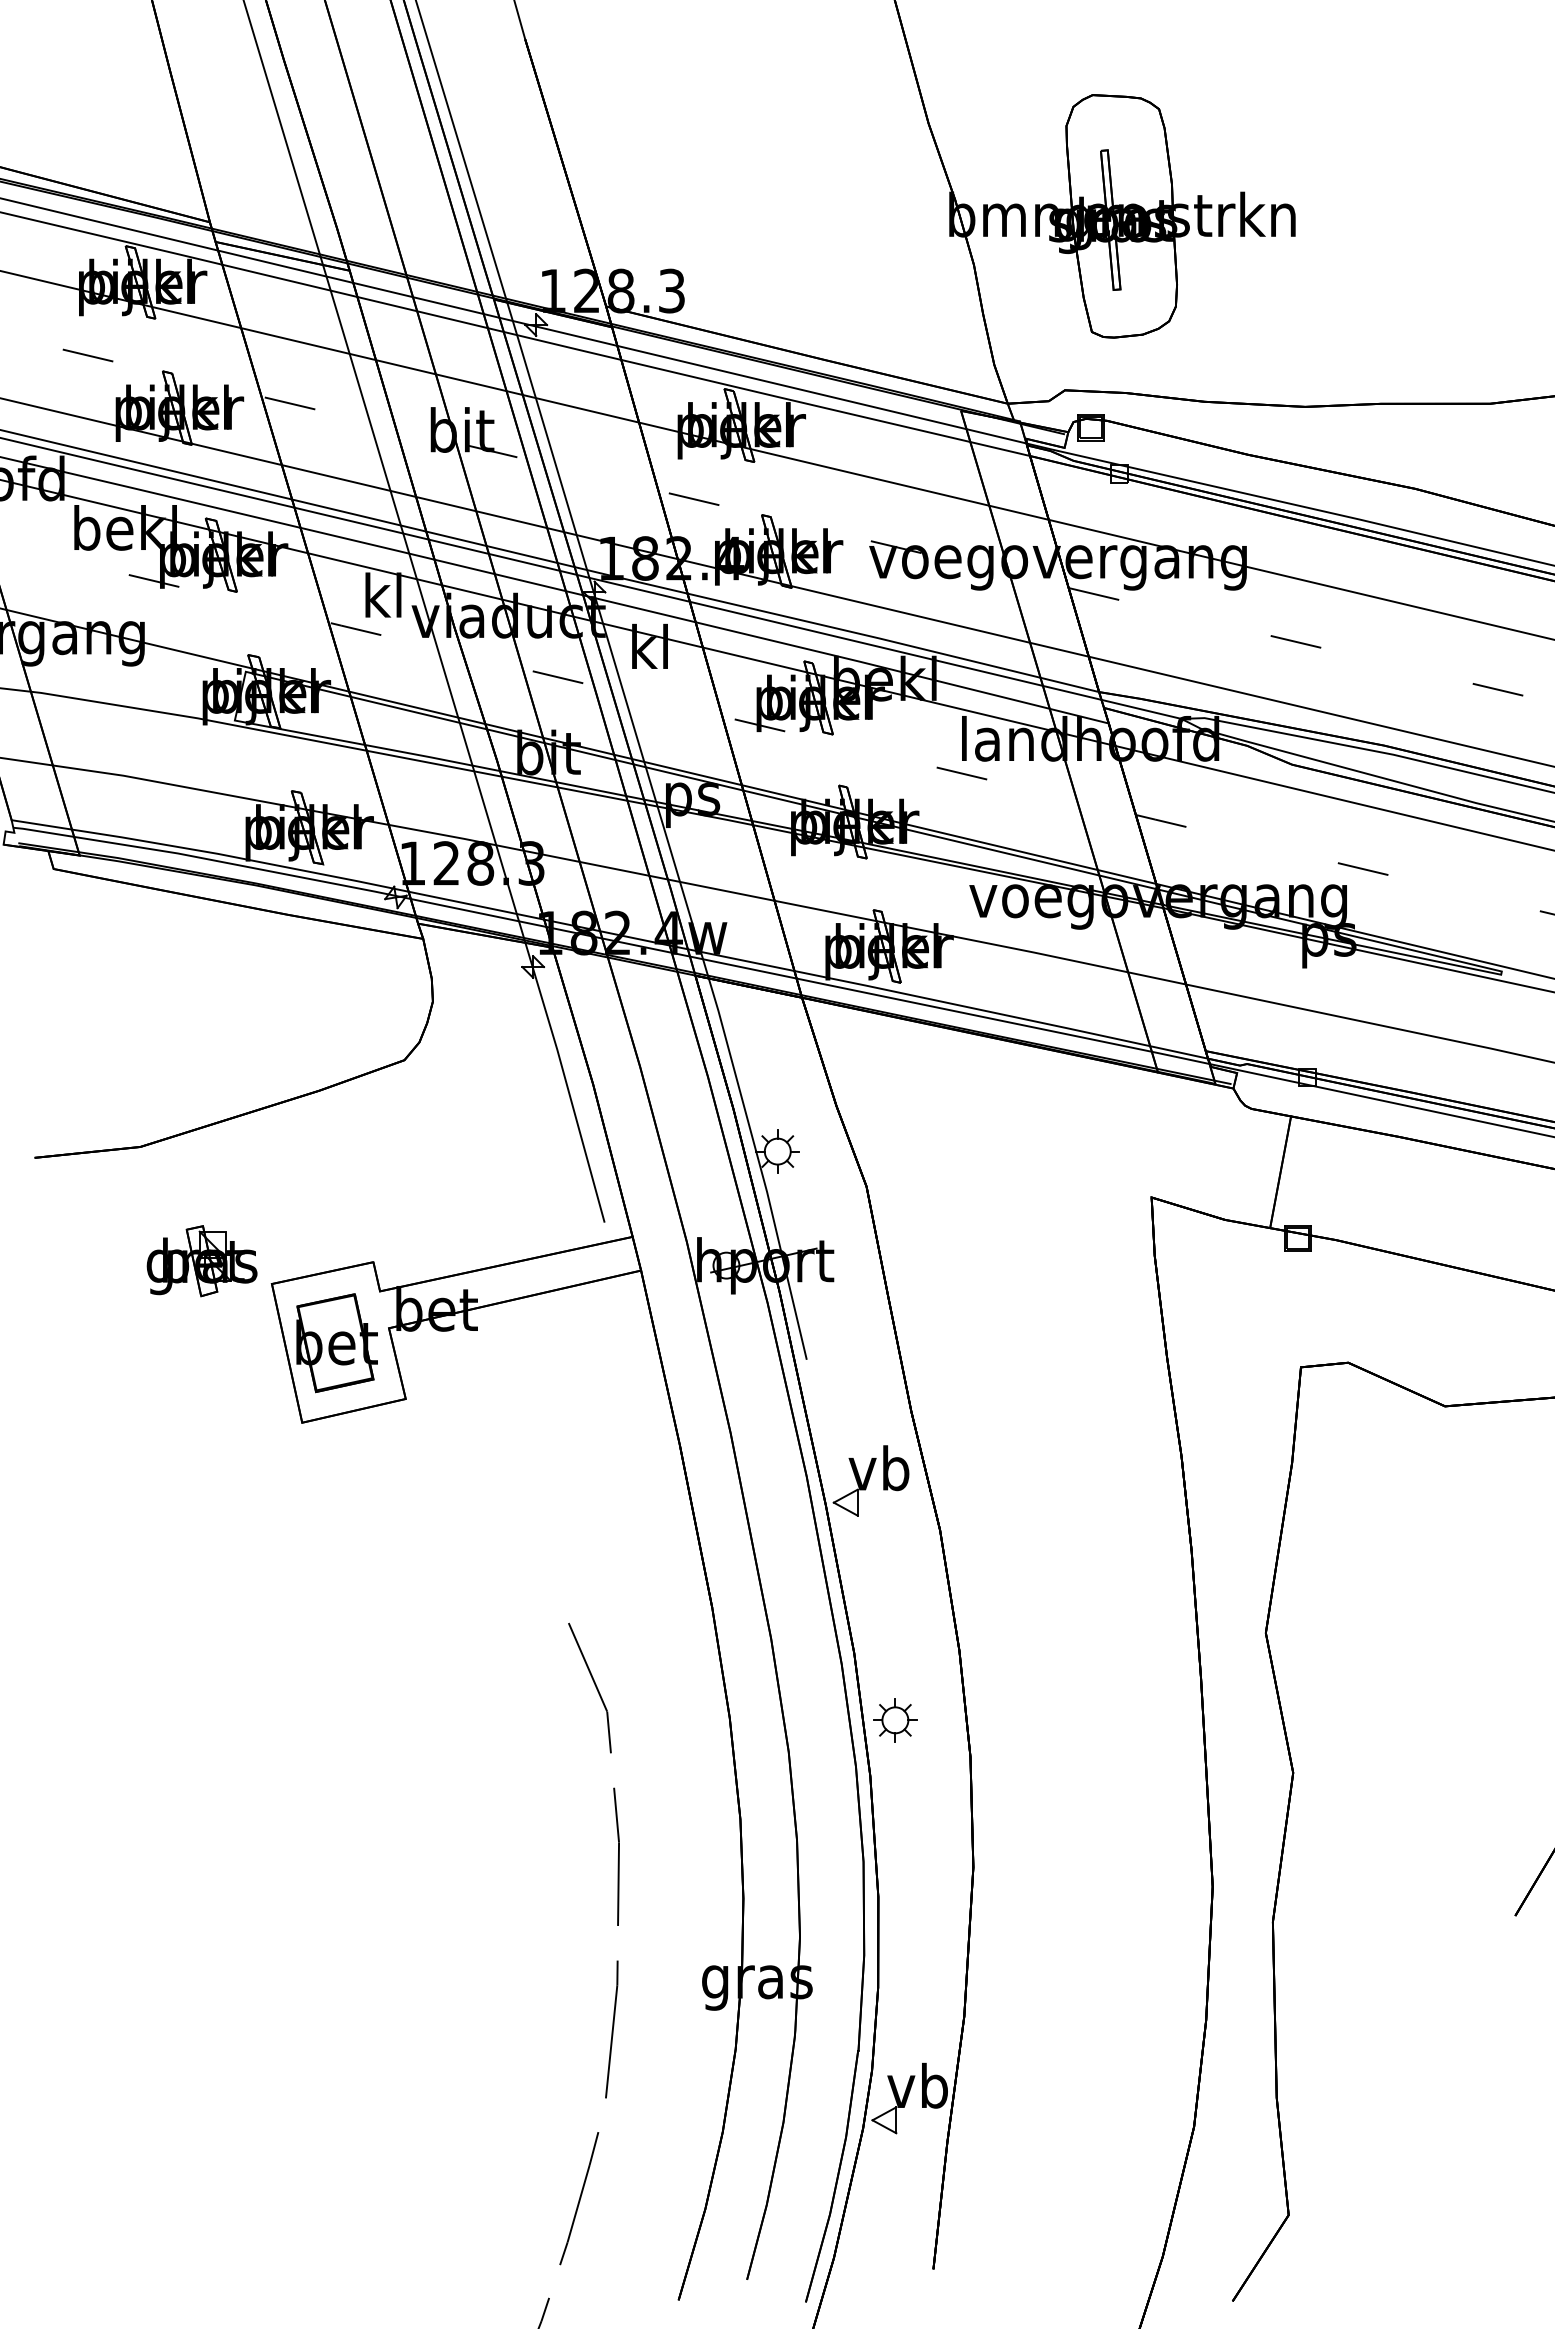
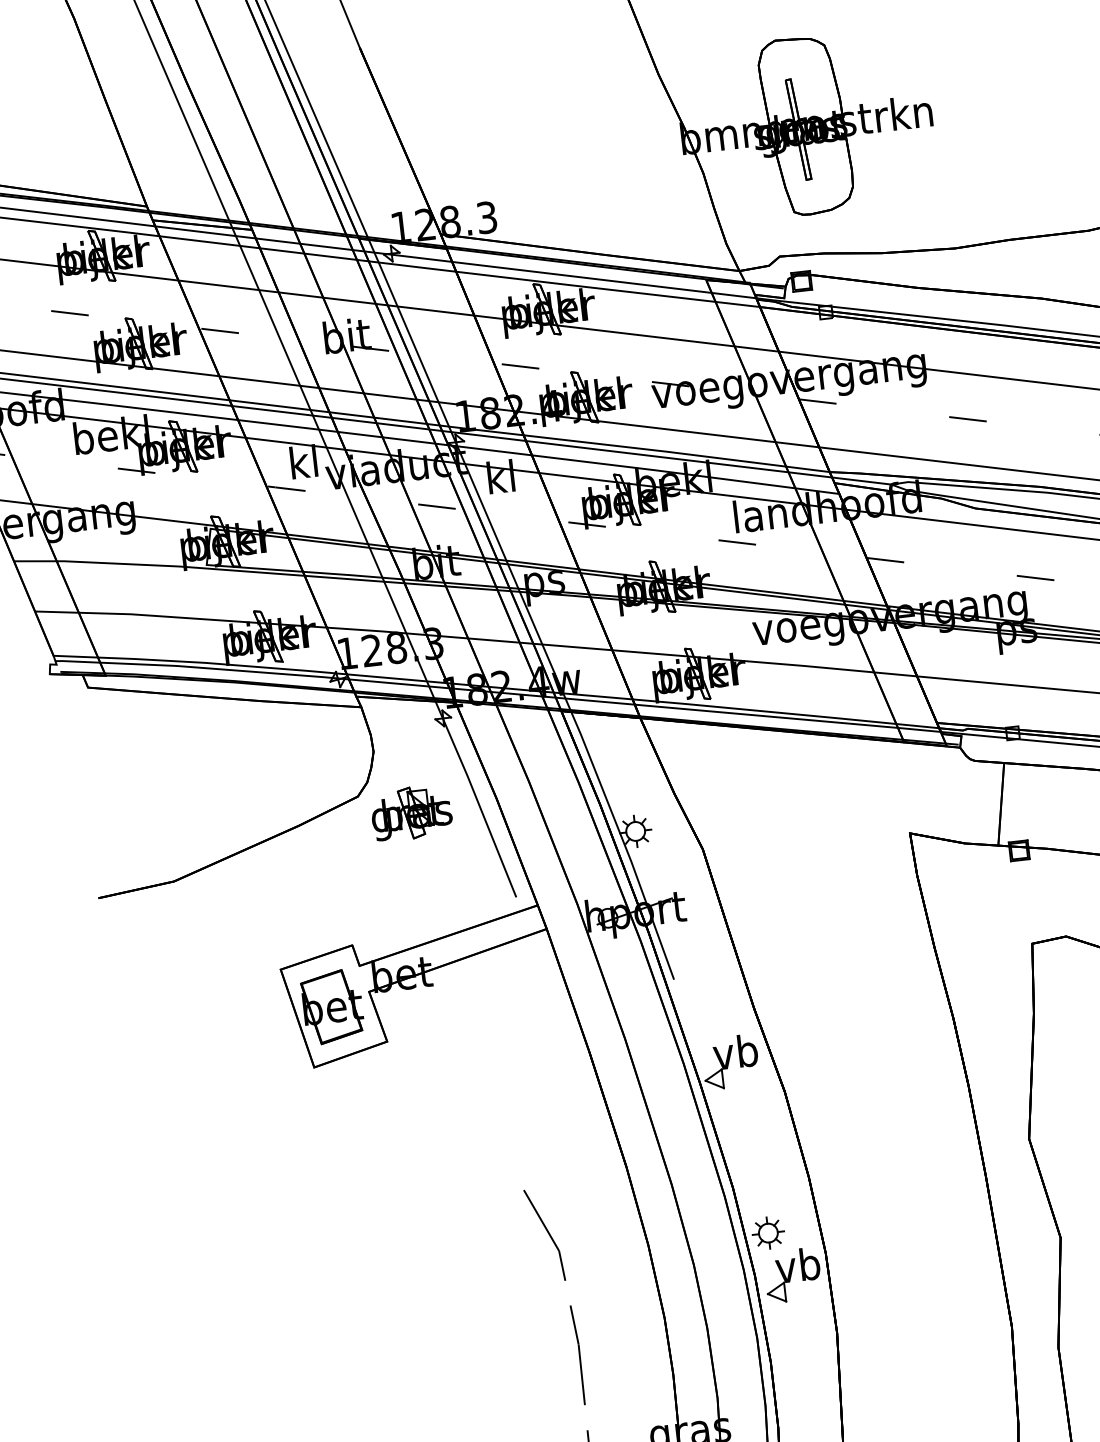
part: (201, 1261) -> (411, 813), moved
part: (922, 1781) -> (793, 1275), added

